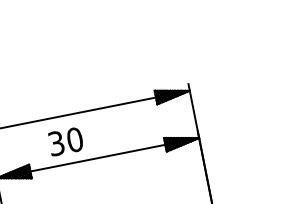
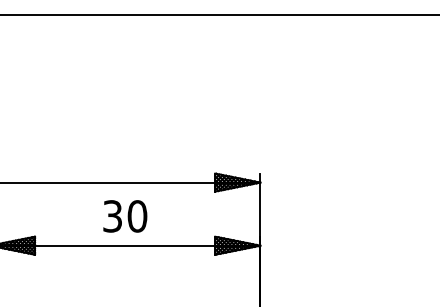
text: (66, 141) -> (125, 216), moved

